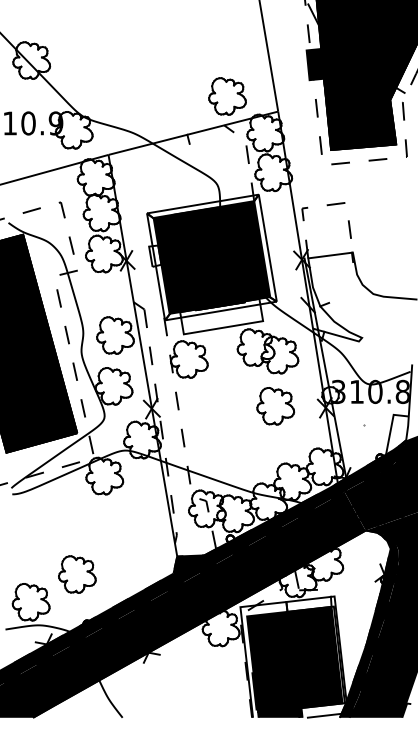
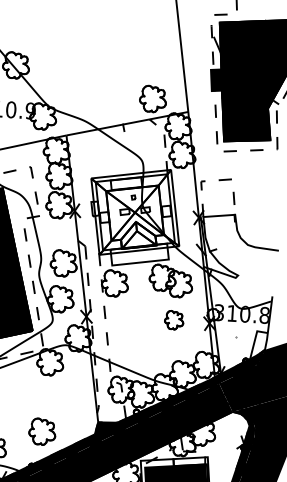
fill: (211, 257) -> (135, 212), removed
part: (275, 406) -> (174, 320), size x0.7
part: (77, 574) -> (42, 431), moved

